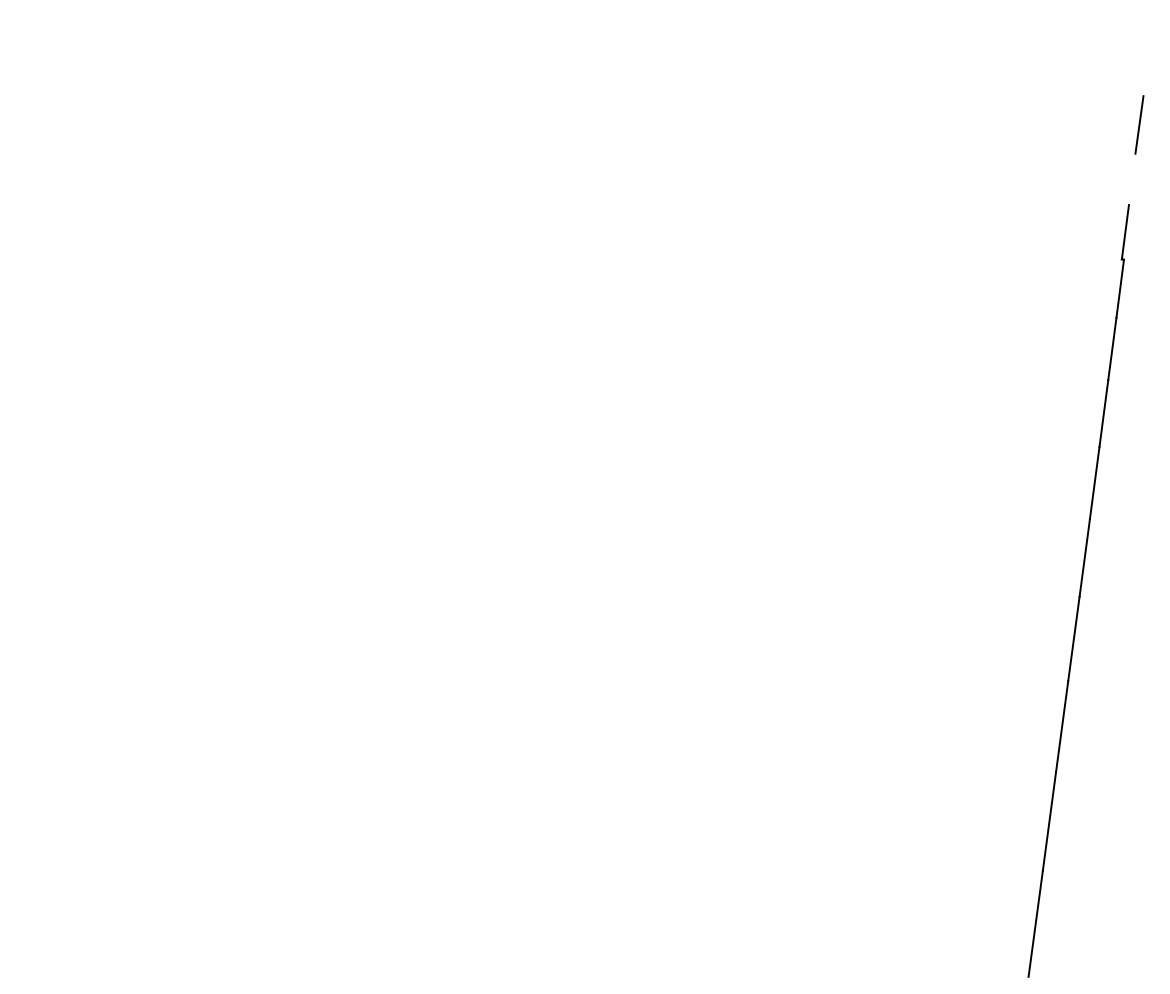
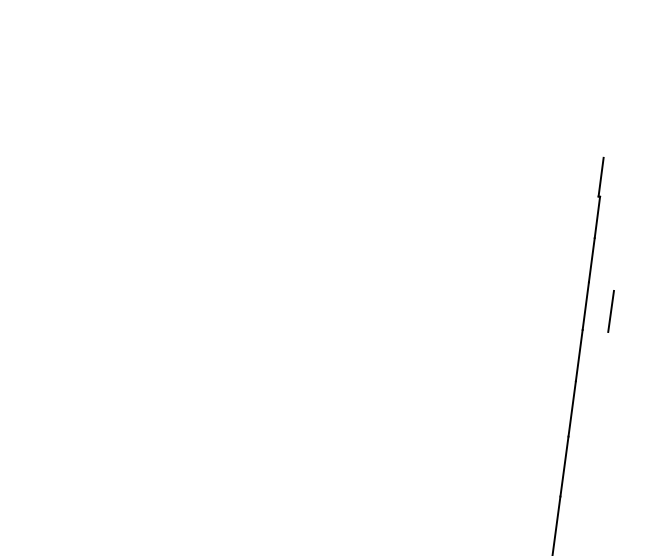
line: (1139, 124) -> (611, 311), moved

